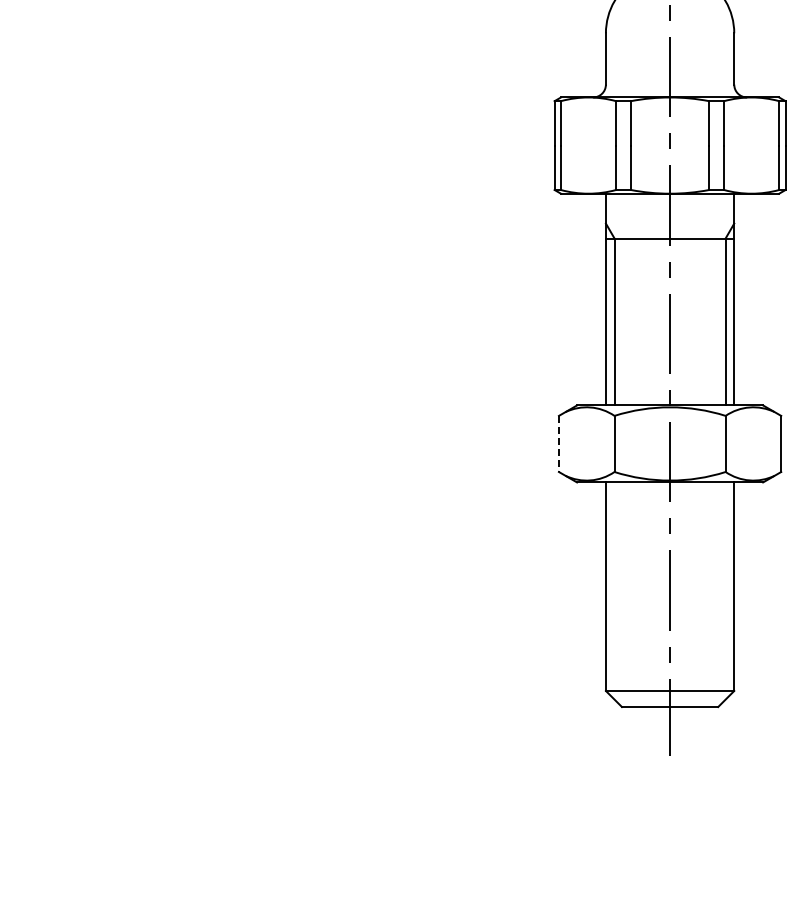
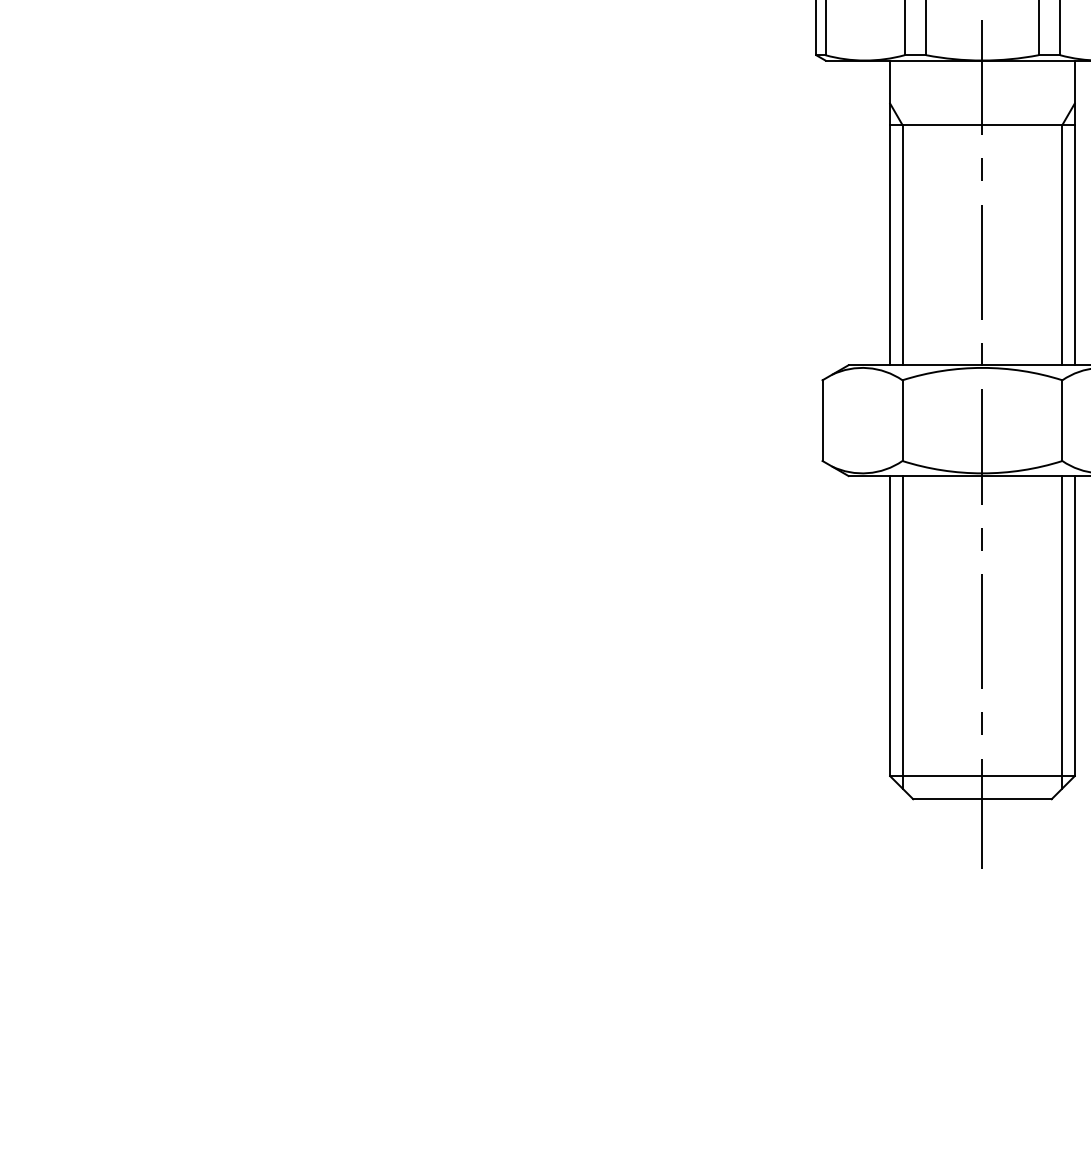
line: (558, 444) -> (821, 421), dashed -> solid
line: (614, 590) -> (902, 631), added
line: (725, 590) -> (1062, 631), added

